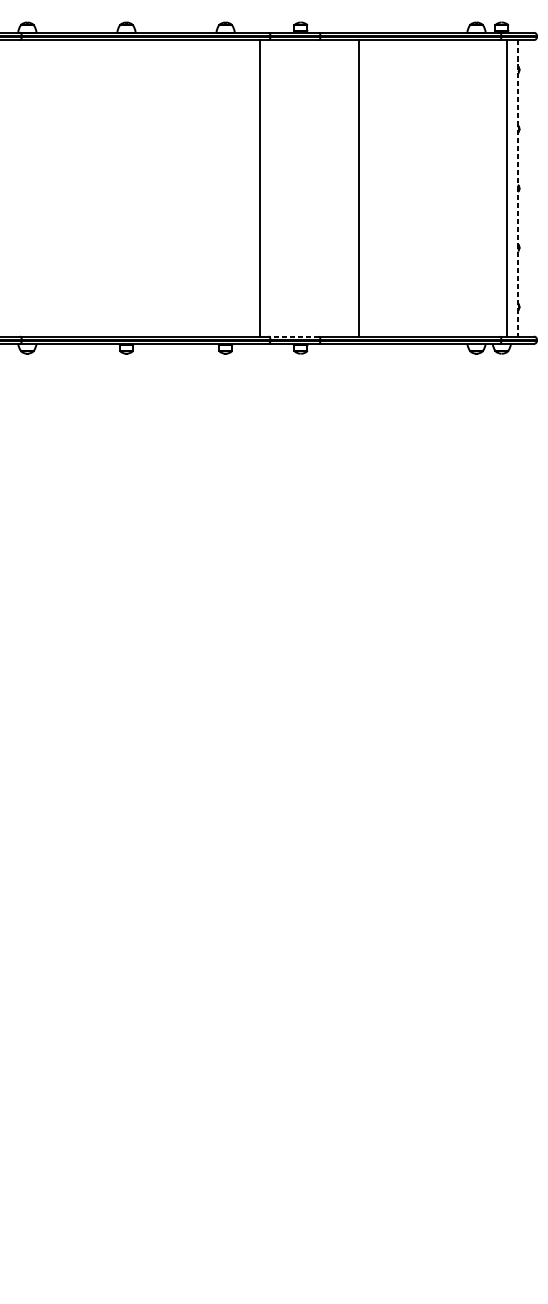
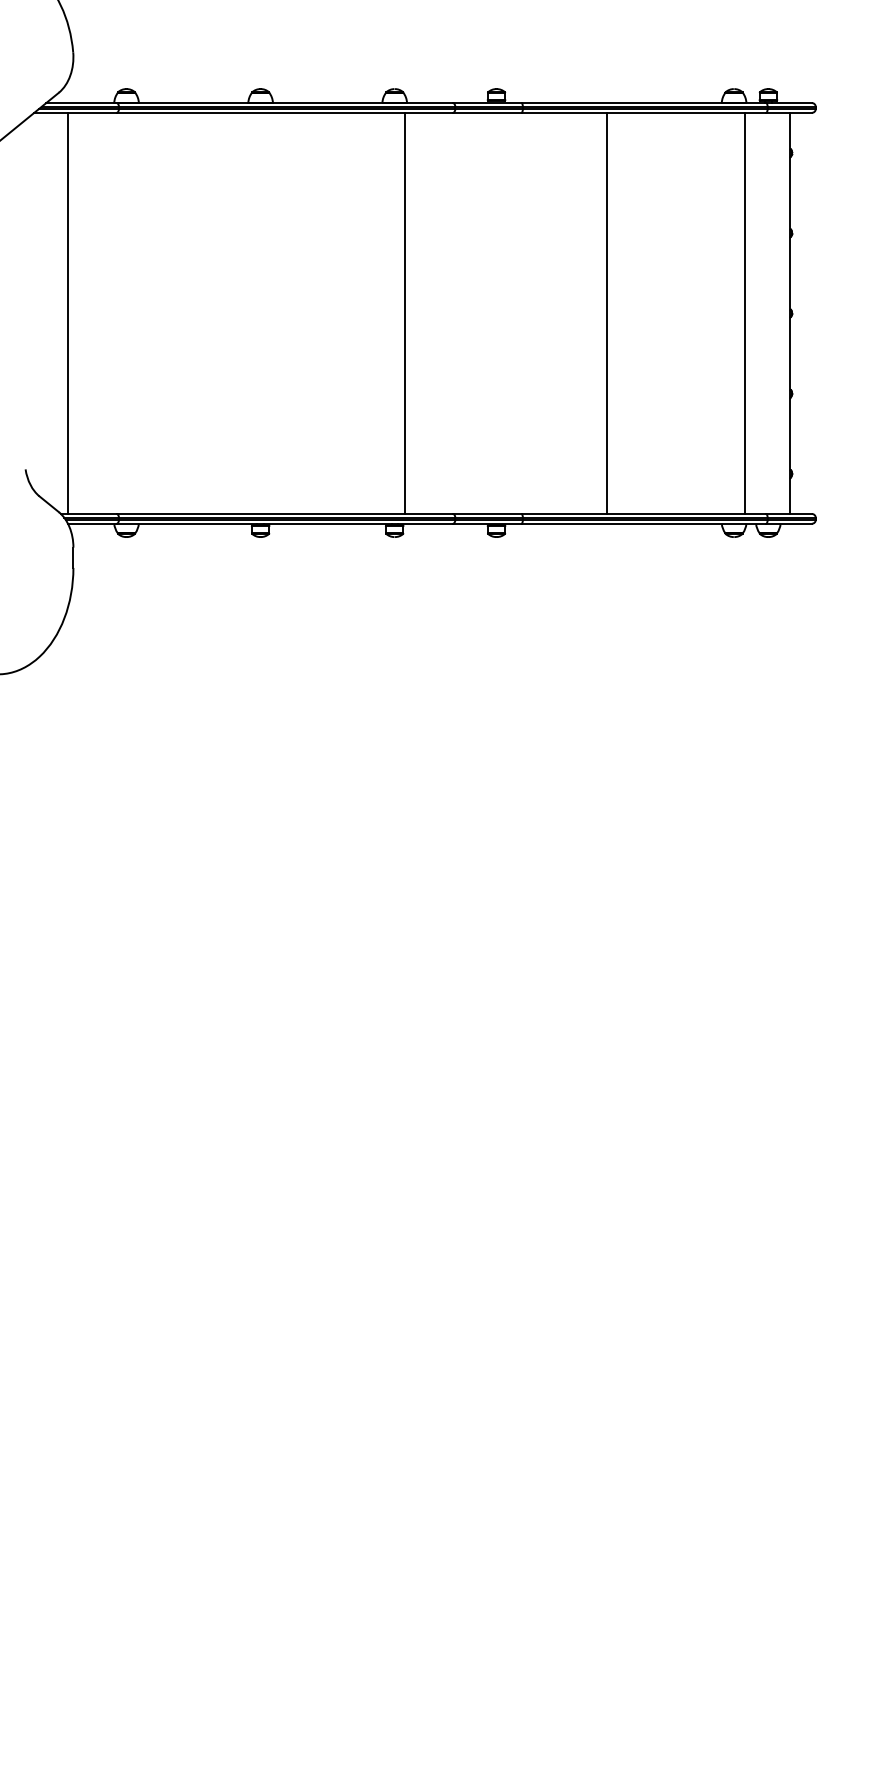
line: (259, 187) -> (404, 312), moved
line: (358, 187) -> (606, 312), moved
line: (506, 187) -> (744, 312), moved
line: (518, 188) -> (790, 313), dashed -> solid
line: (293, 336) -> (486, 513), dashed -> solid

